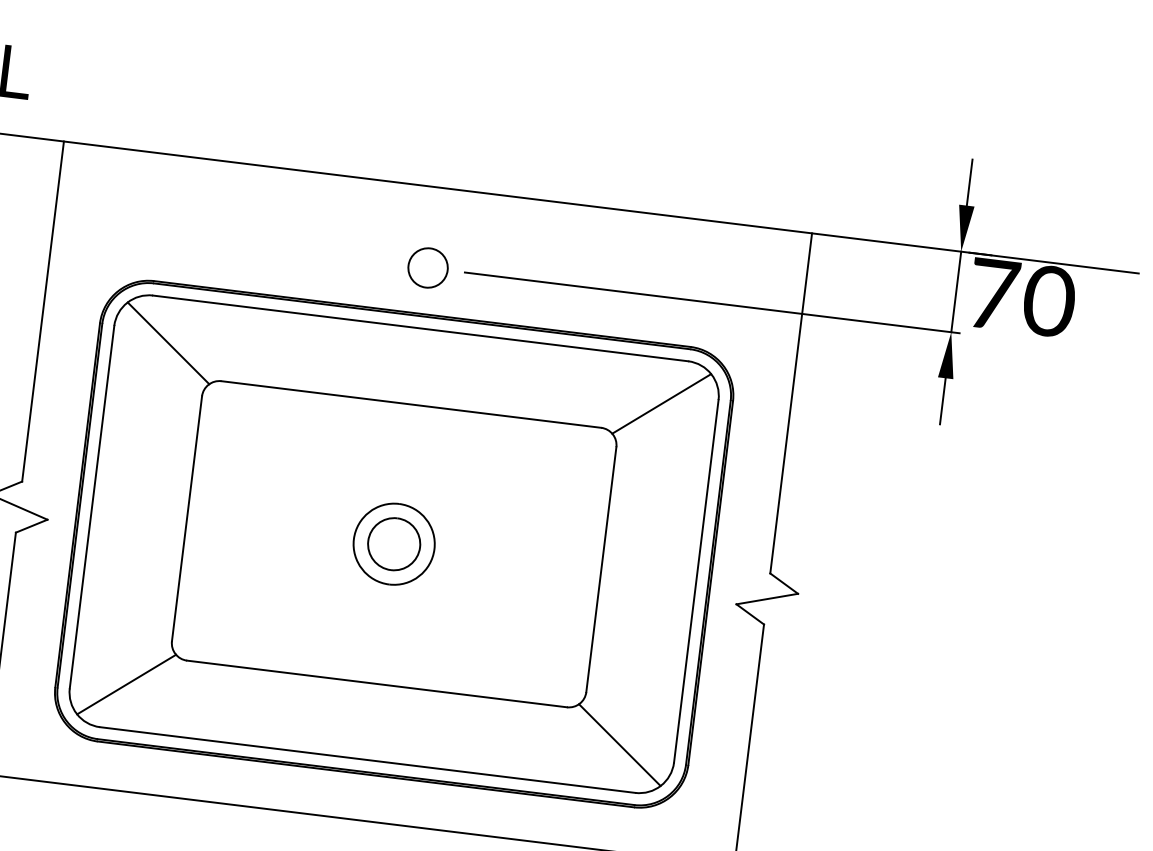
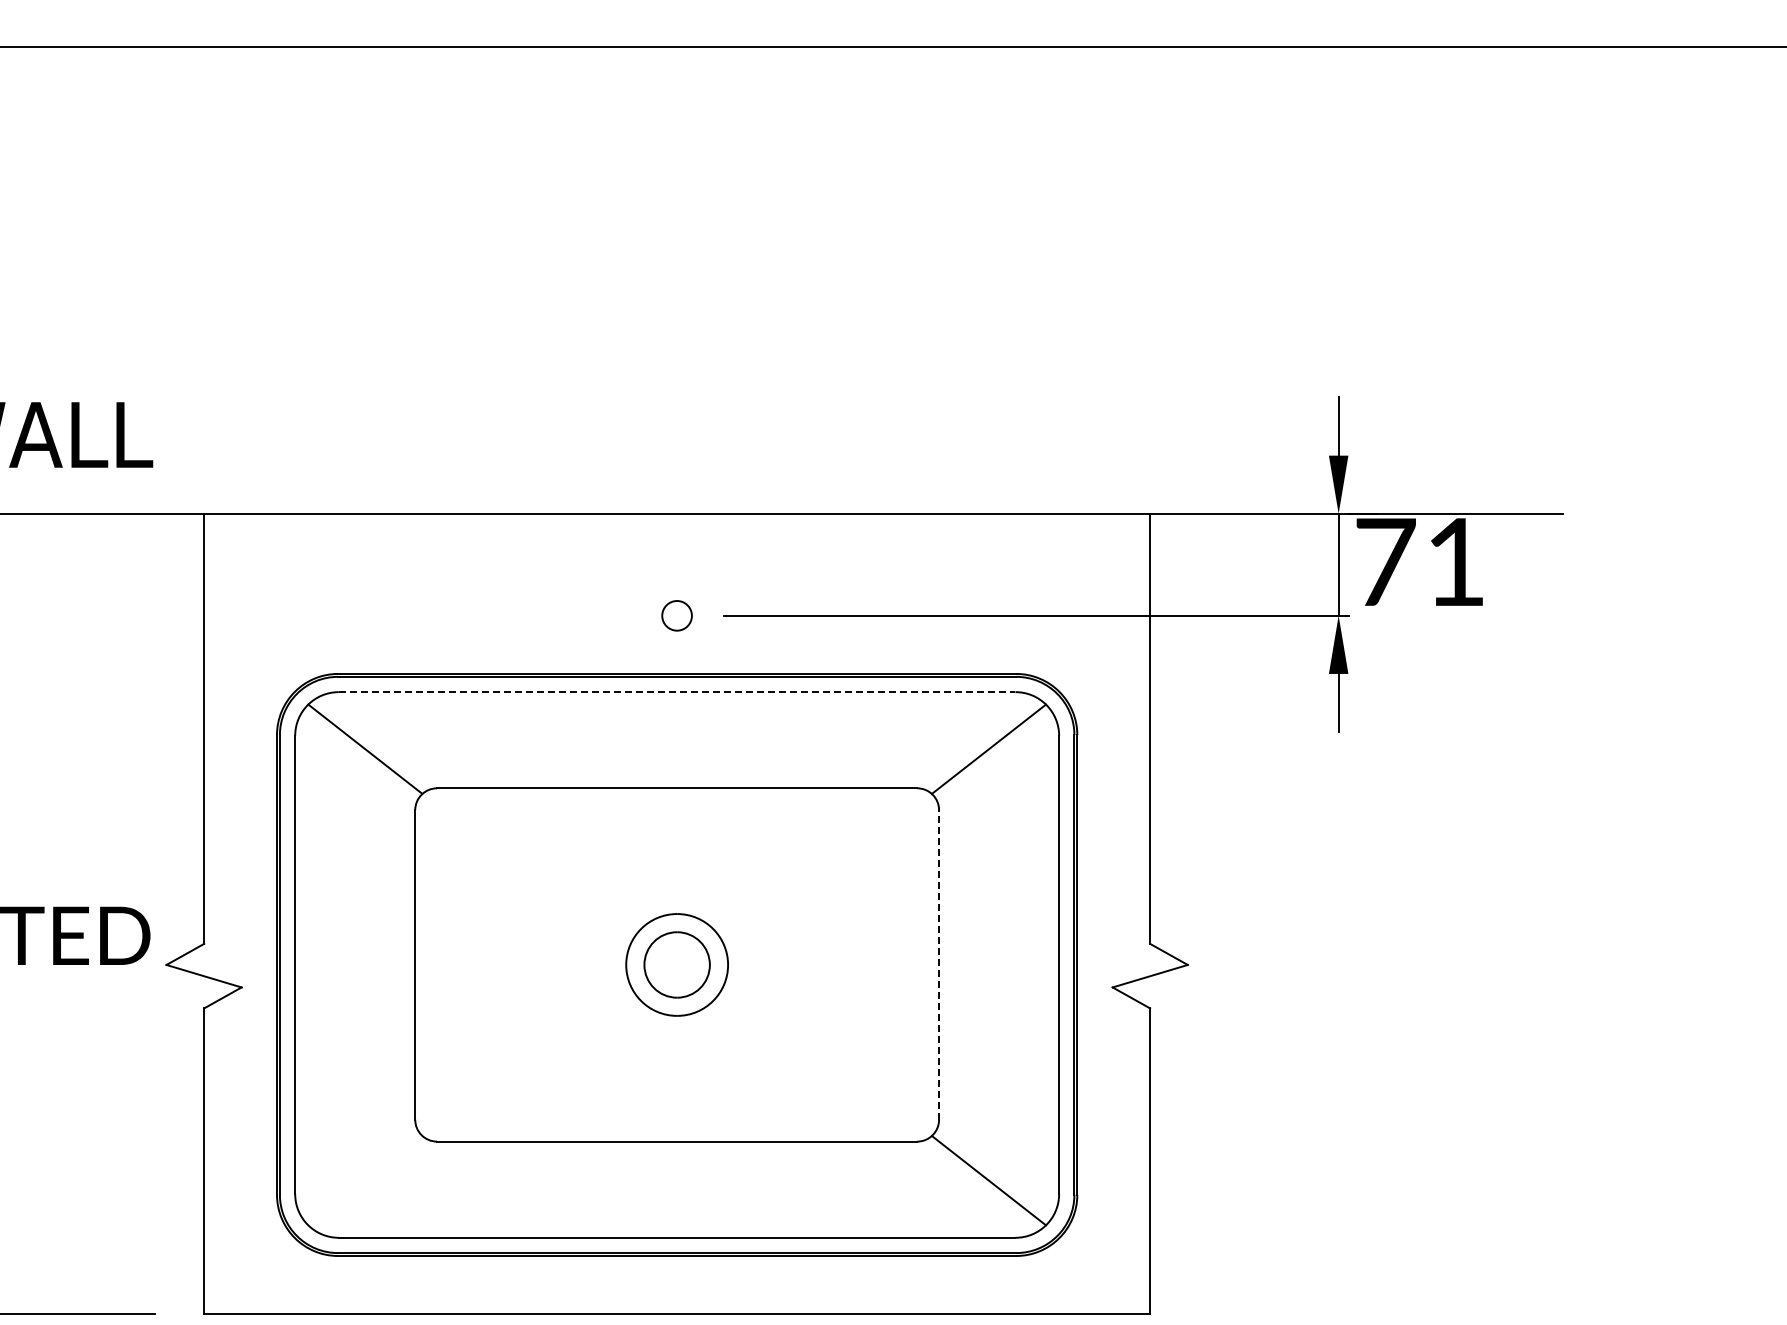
circle: (427, 267) -> (676, 615), size x0.6
text: (1049, 300) -> (1455, 561), 70 -> 71
line: (420, 328) -> (677, 692), solid -> dashed
line: (601, 569) -> (939, 964), solid -> dashed
line: (126, 684) -> (365, 1180), removed

